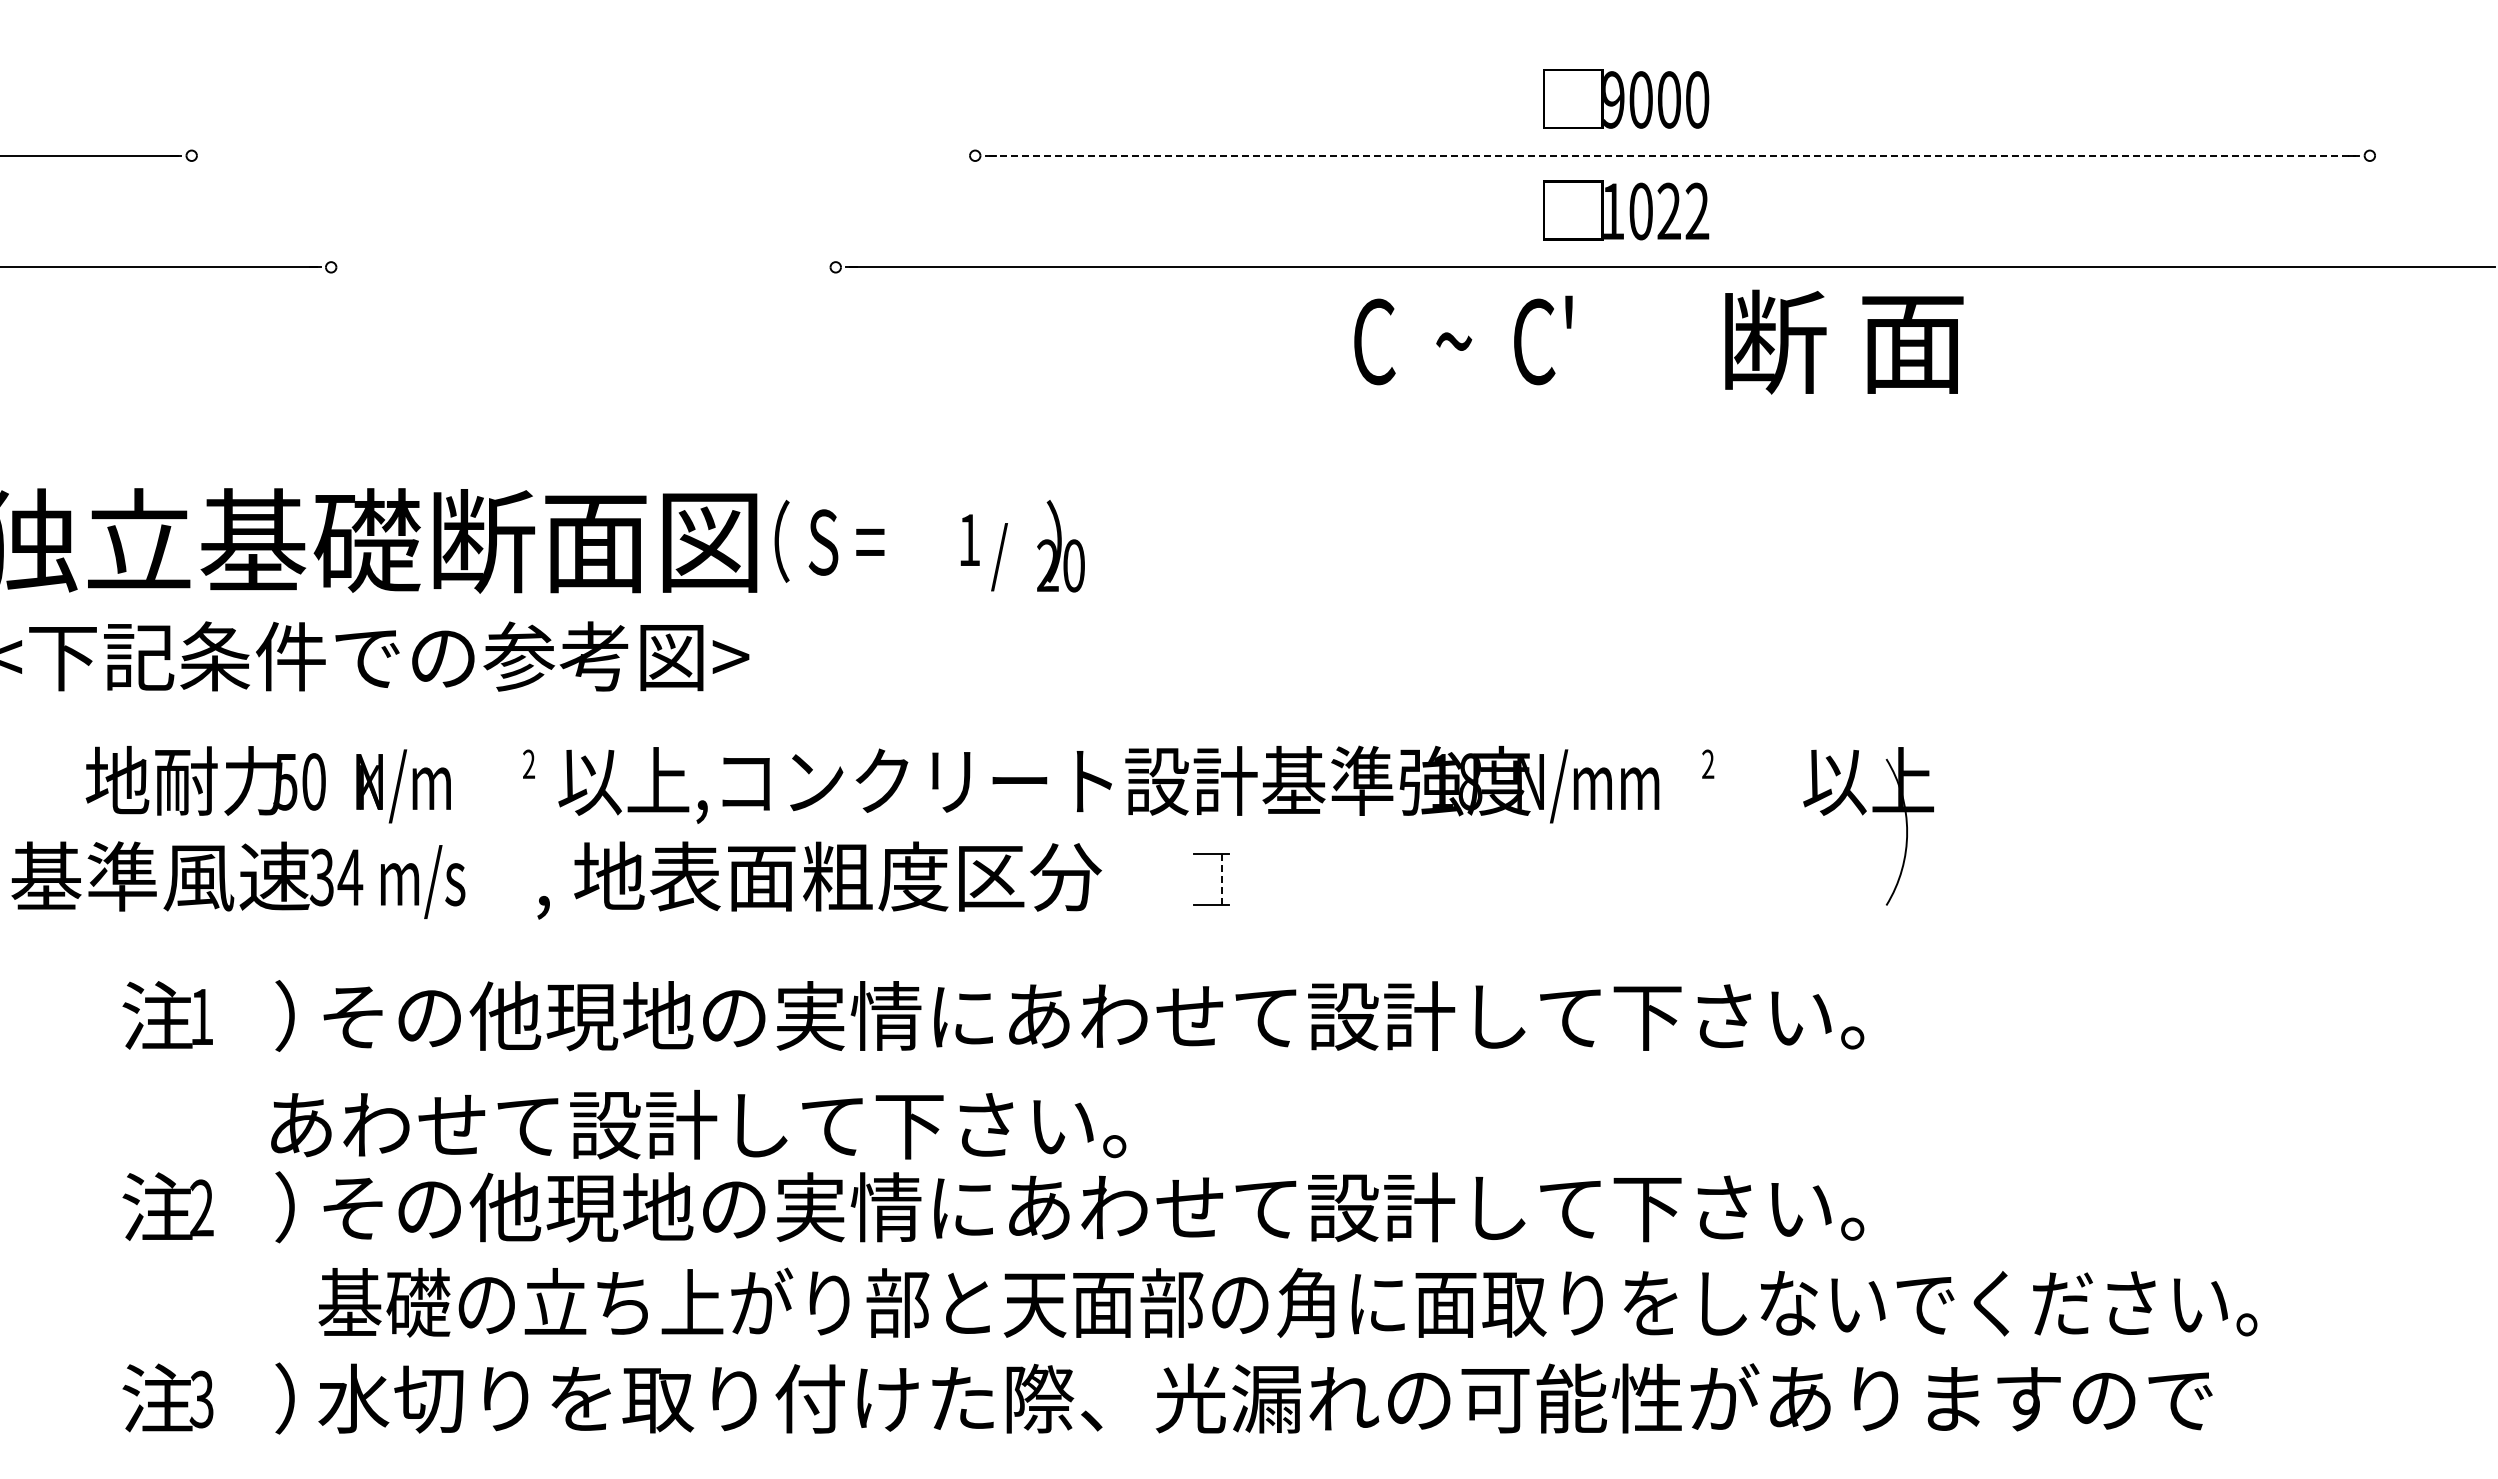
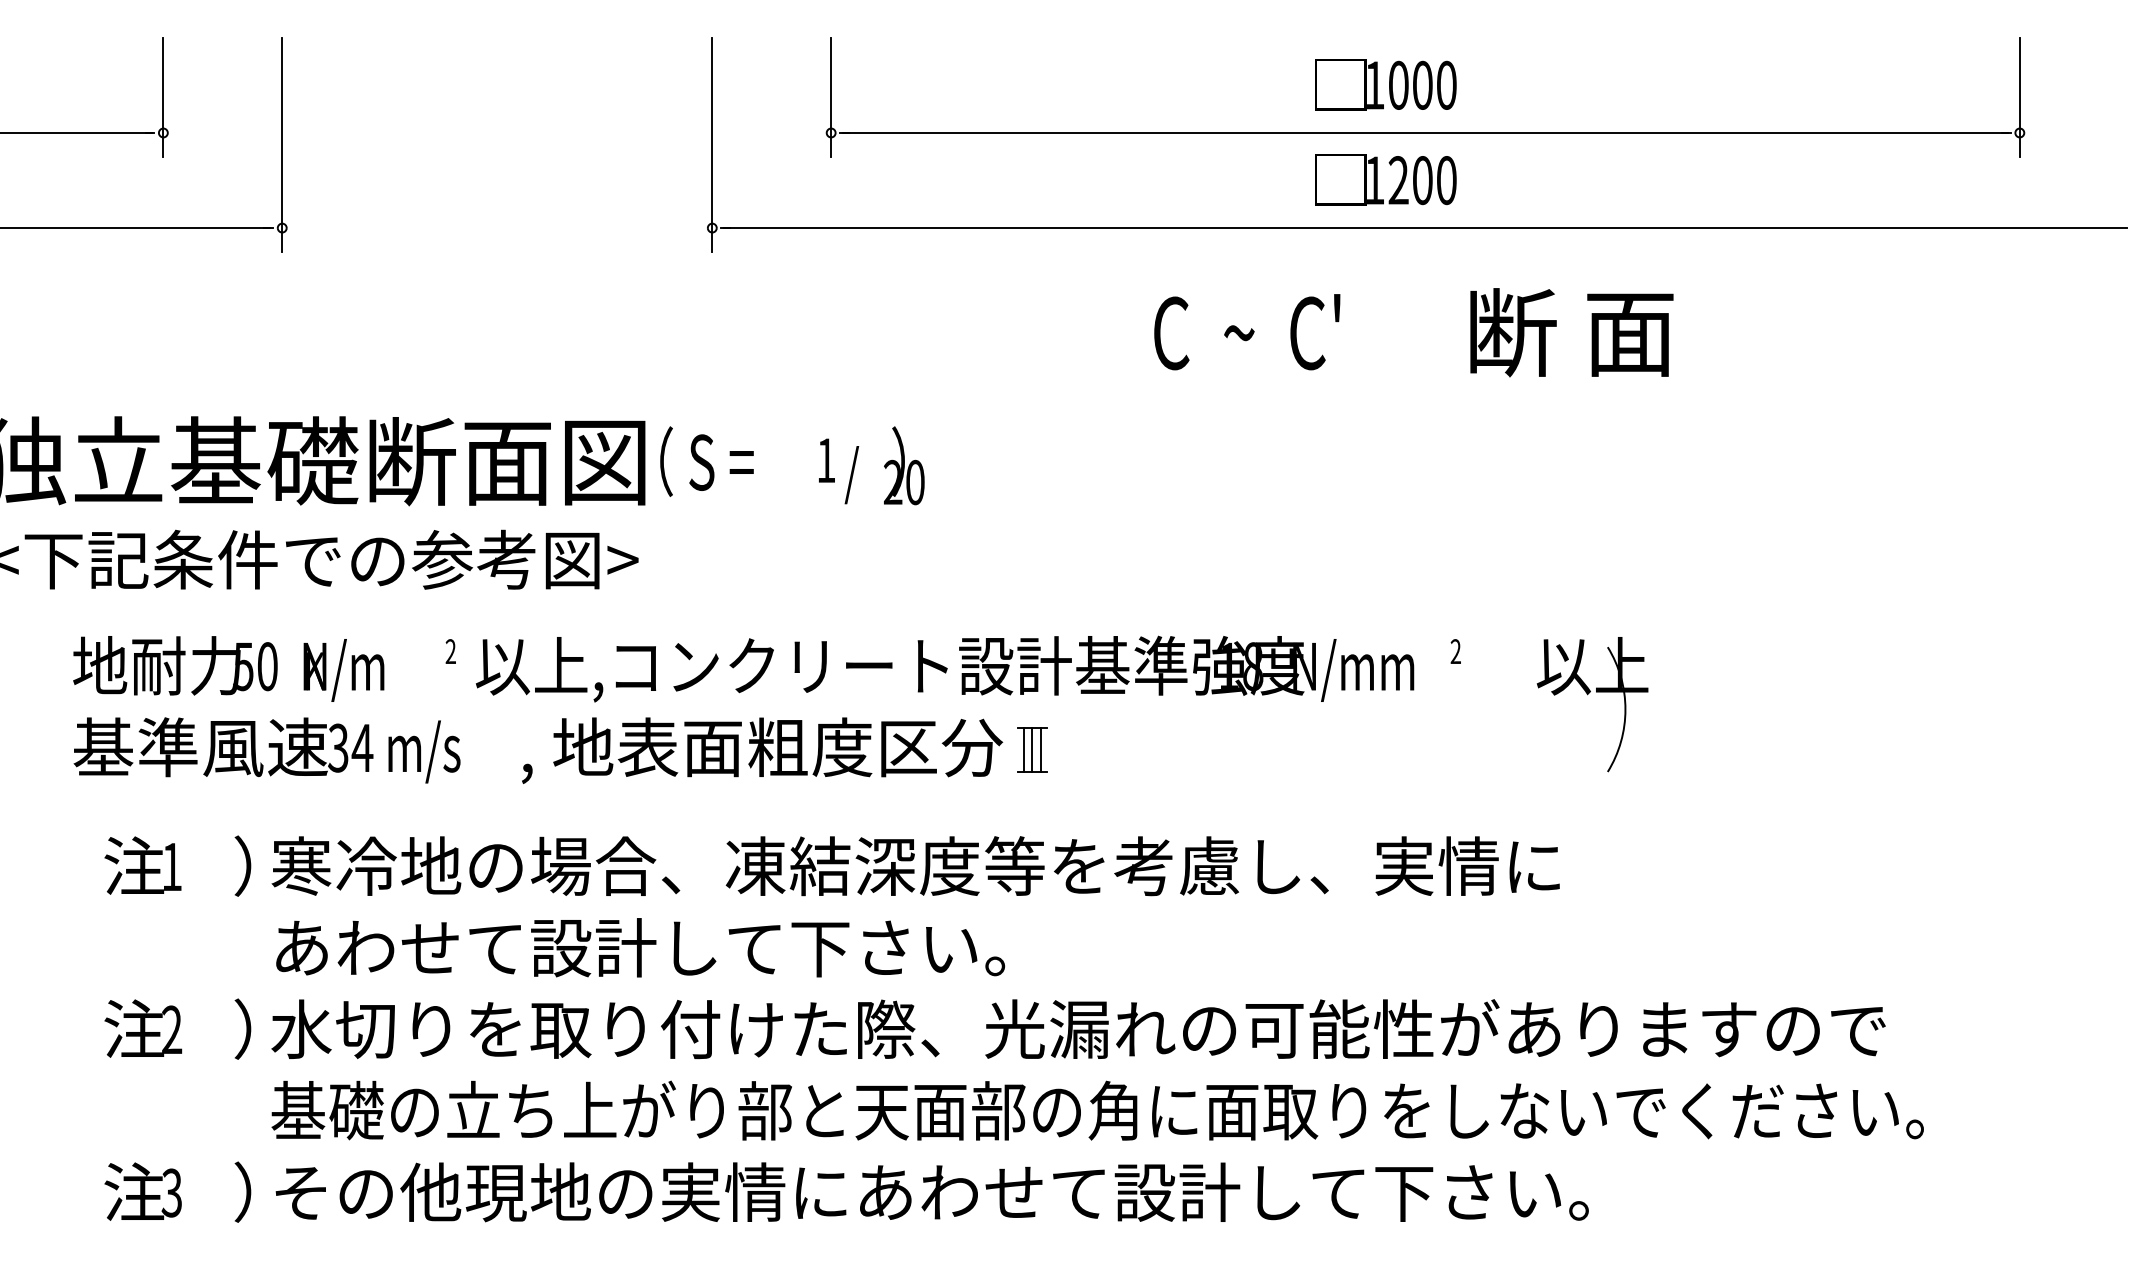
text: (1614, 99) -> (1376, 85), 9000 -> 1000
line: (191, 113) -> (163, 96), added
line: (975, 113) -> (831, 96), added
line: (2369, 113) -> (2019, 96), added
line: (1673, 155) -> (1426, 132), dashed -> solid
line: (331, 169) -> (282, 144), added
line: (835, 169) -> (712, 144), added
text: (1669, 211) -> (1422, 180), 1022 -> 1200
text: (1463, 340) -> (1247, 332), moved
text: (1844, 341) -> (1572, 332), moved
line: (1200, 879) -> (1023, 749), added
line: (1211, 879) -> (1032, 749), added
line: (1221, 879) -> (1041, 749), dashed -> solid
text: (556, 880) -> (538, 750), moved
text: (1091, 1015) -> (930, 865), その他現地の実情にあわせて設計して下さい。 -> 寒冷地の場合、凍結深度等を考慮し、実情に
text: (698, 1124) -> (640, 947), moved
text: (1265, 1207) -> (1078, 1029), その他現地の実情にあわせて設計して下さい。 -> 水切りを取り付けた際、光漏れの可能性がありますので
text: (1265, 1398) -> (1078, 1192), 水切りを取り付けた際、光漏れの可能性がありますので -> その他現地の実情にあわせて設計して下さい。

